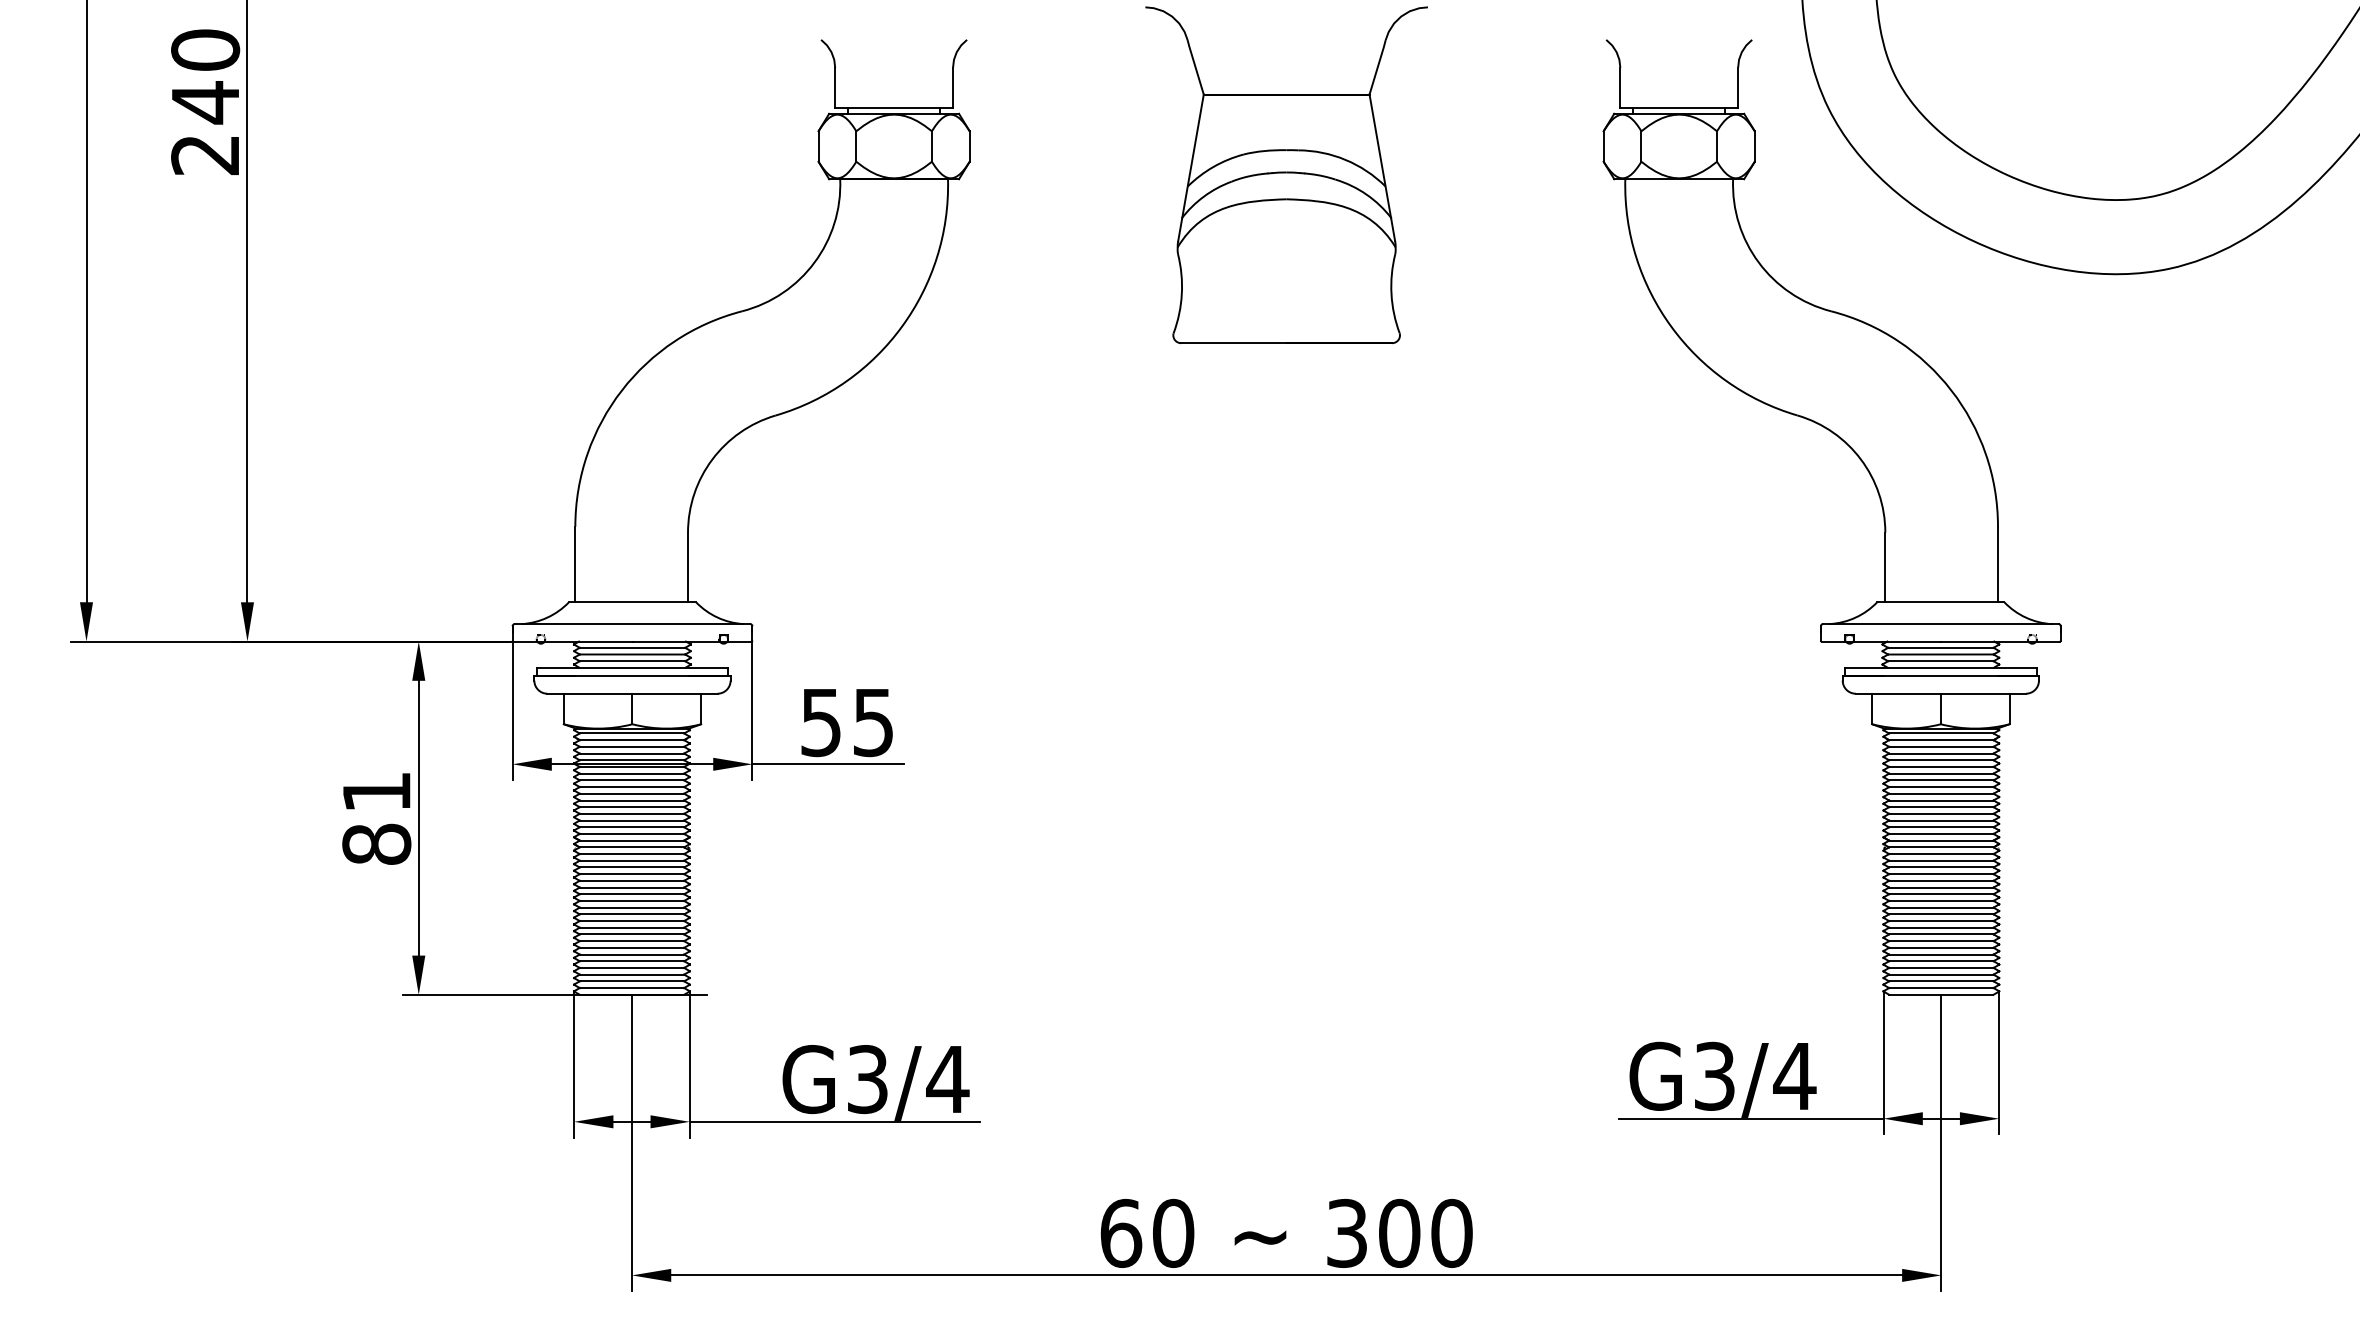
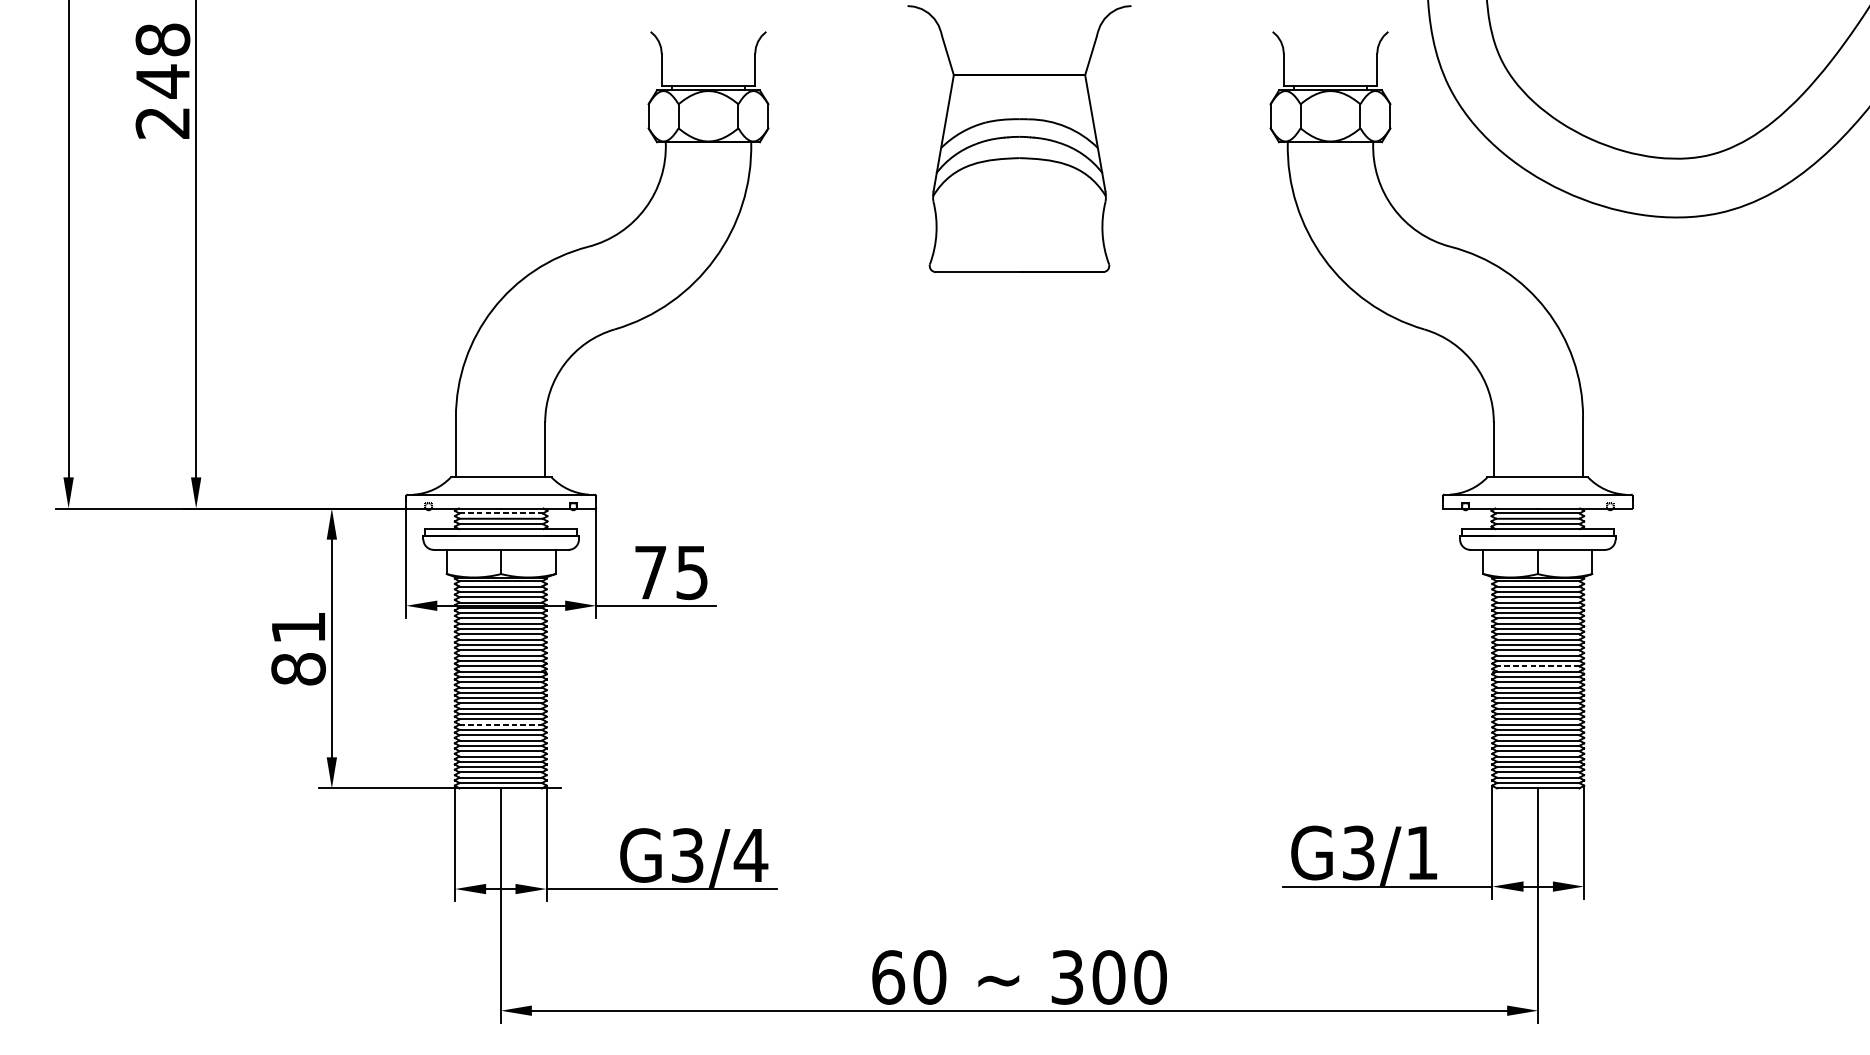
text: (205, 49) -> (162, 39), 240 -> 248
line: (632, 647) -> (501, 513), solid -> dashed
text: (820, 723) -> (650, 573), 55 -> 75
line: (1940, 840) -> (1537, 666), solid -> dashed
line: (632, 914) -> (501, 724), solid -> dashed
text: (1794, 1076) -> (1421, 853), G3/4 -> G3/1

